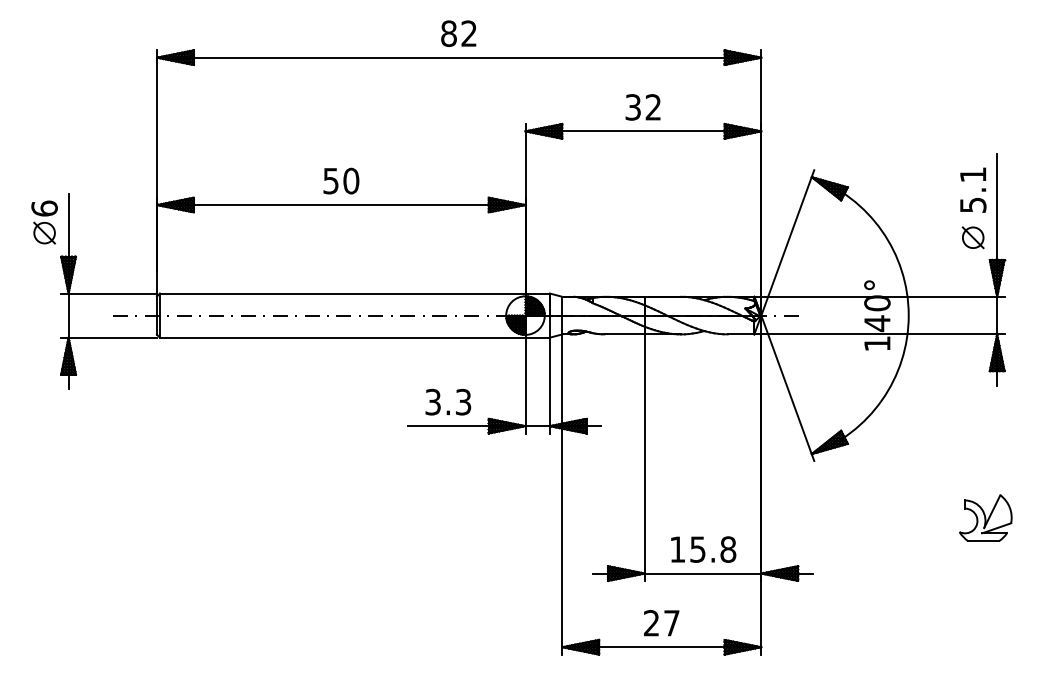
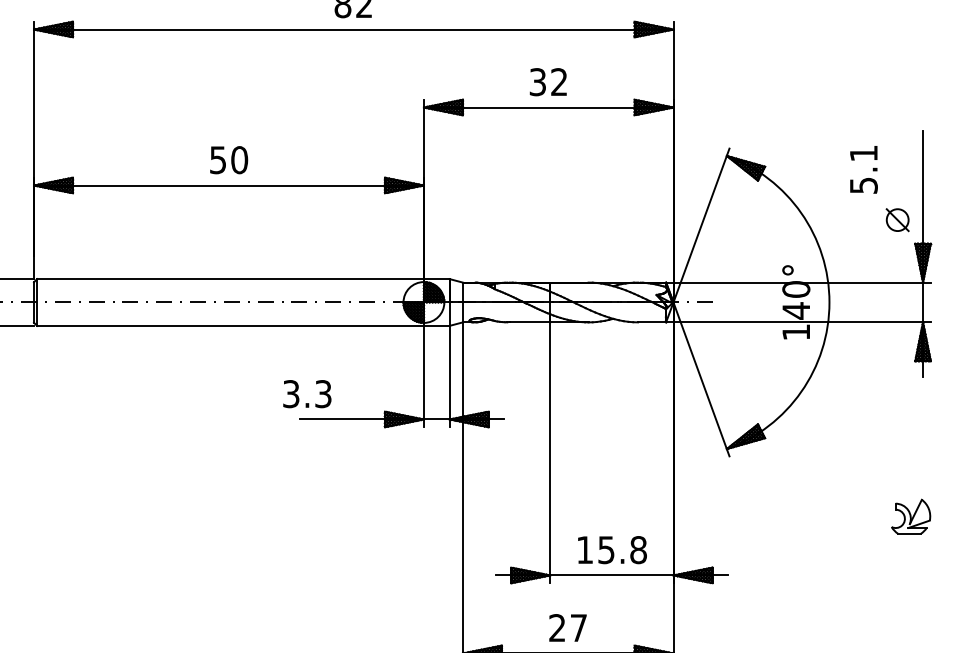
text: (973, 189) -> (864, 169), moved
text: (448, 401) -> (307, 393), moved
part: (985, 517) -> (910, 516), size x0.7

